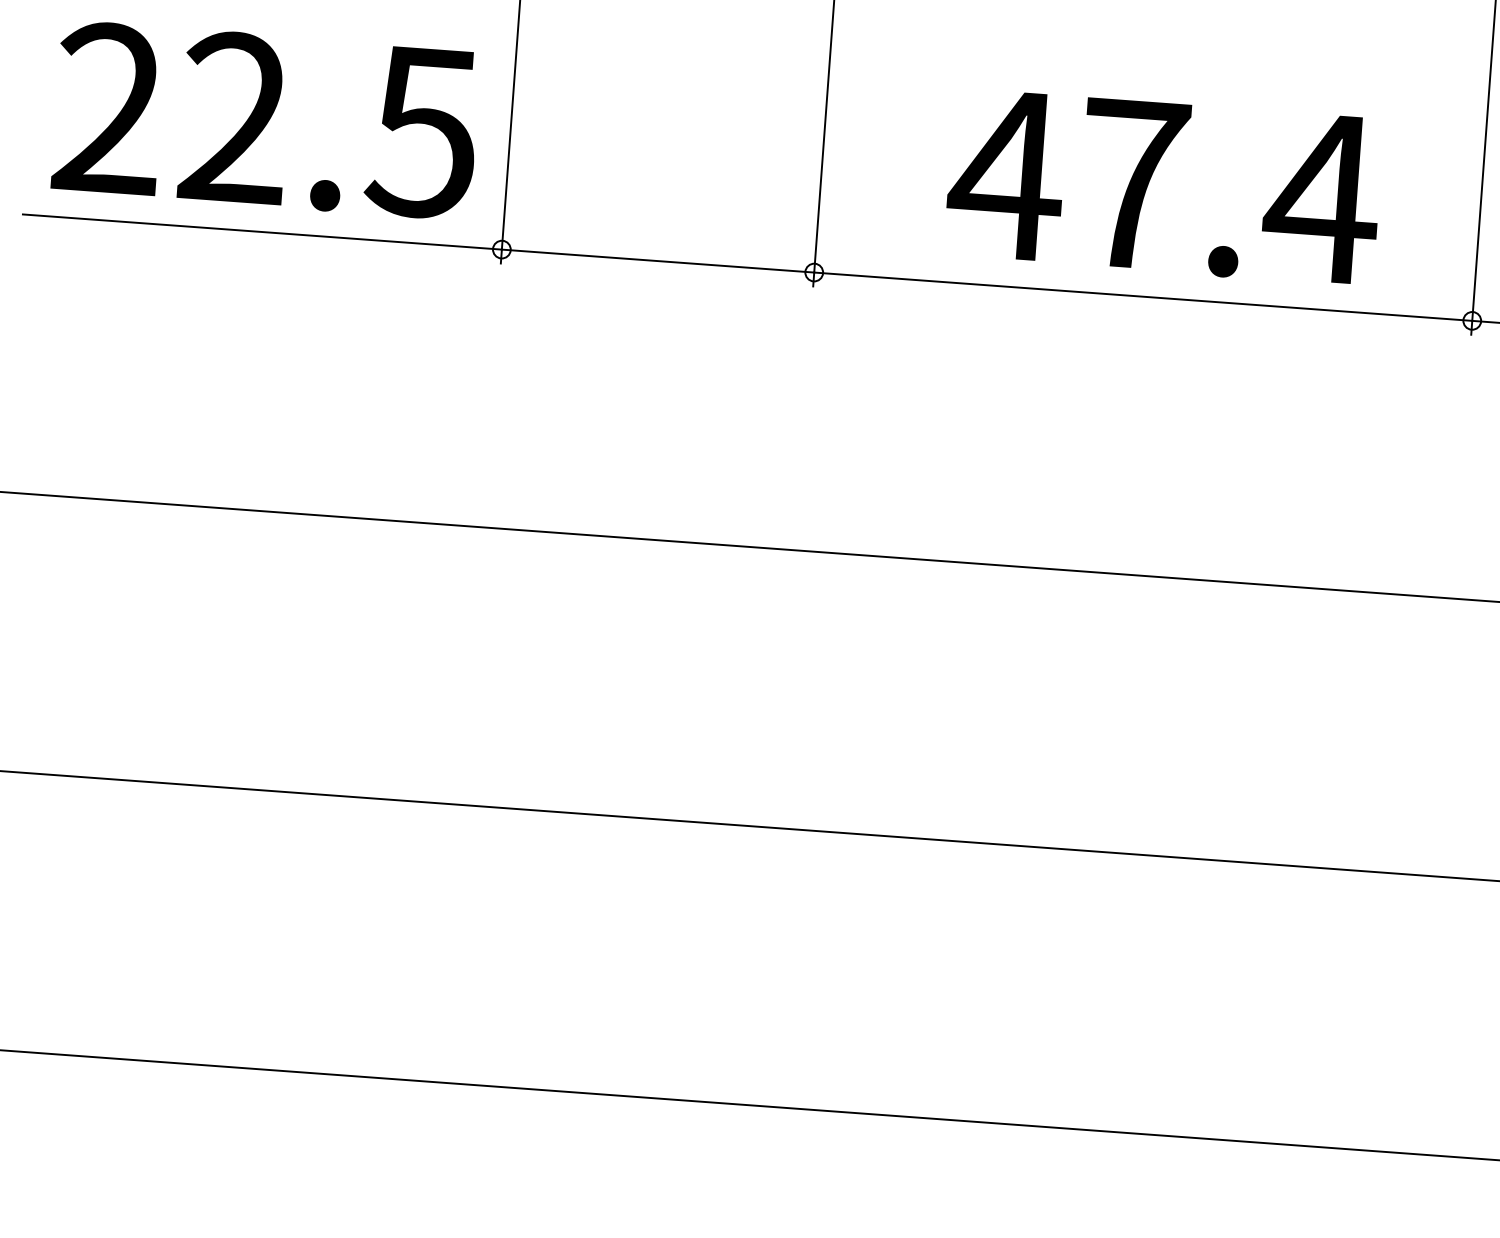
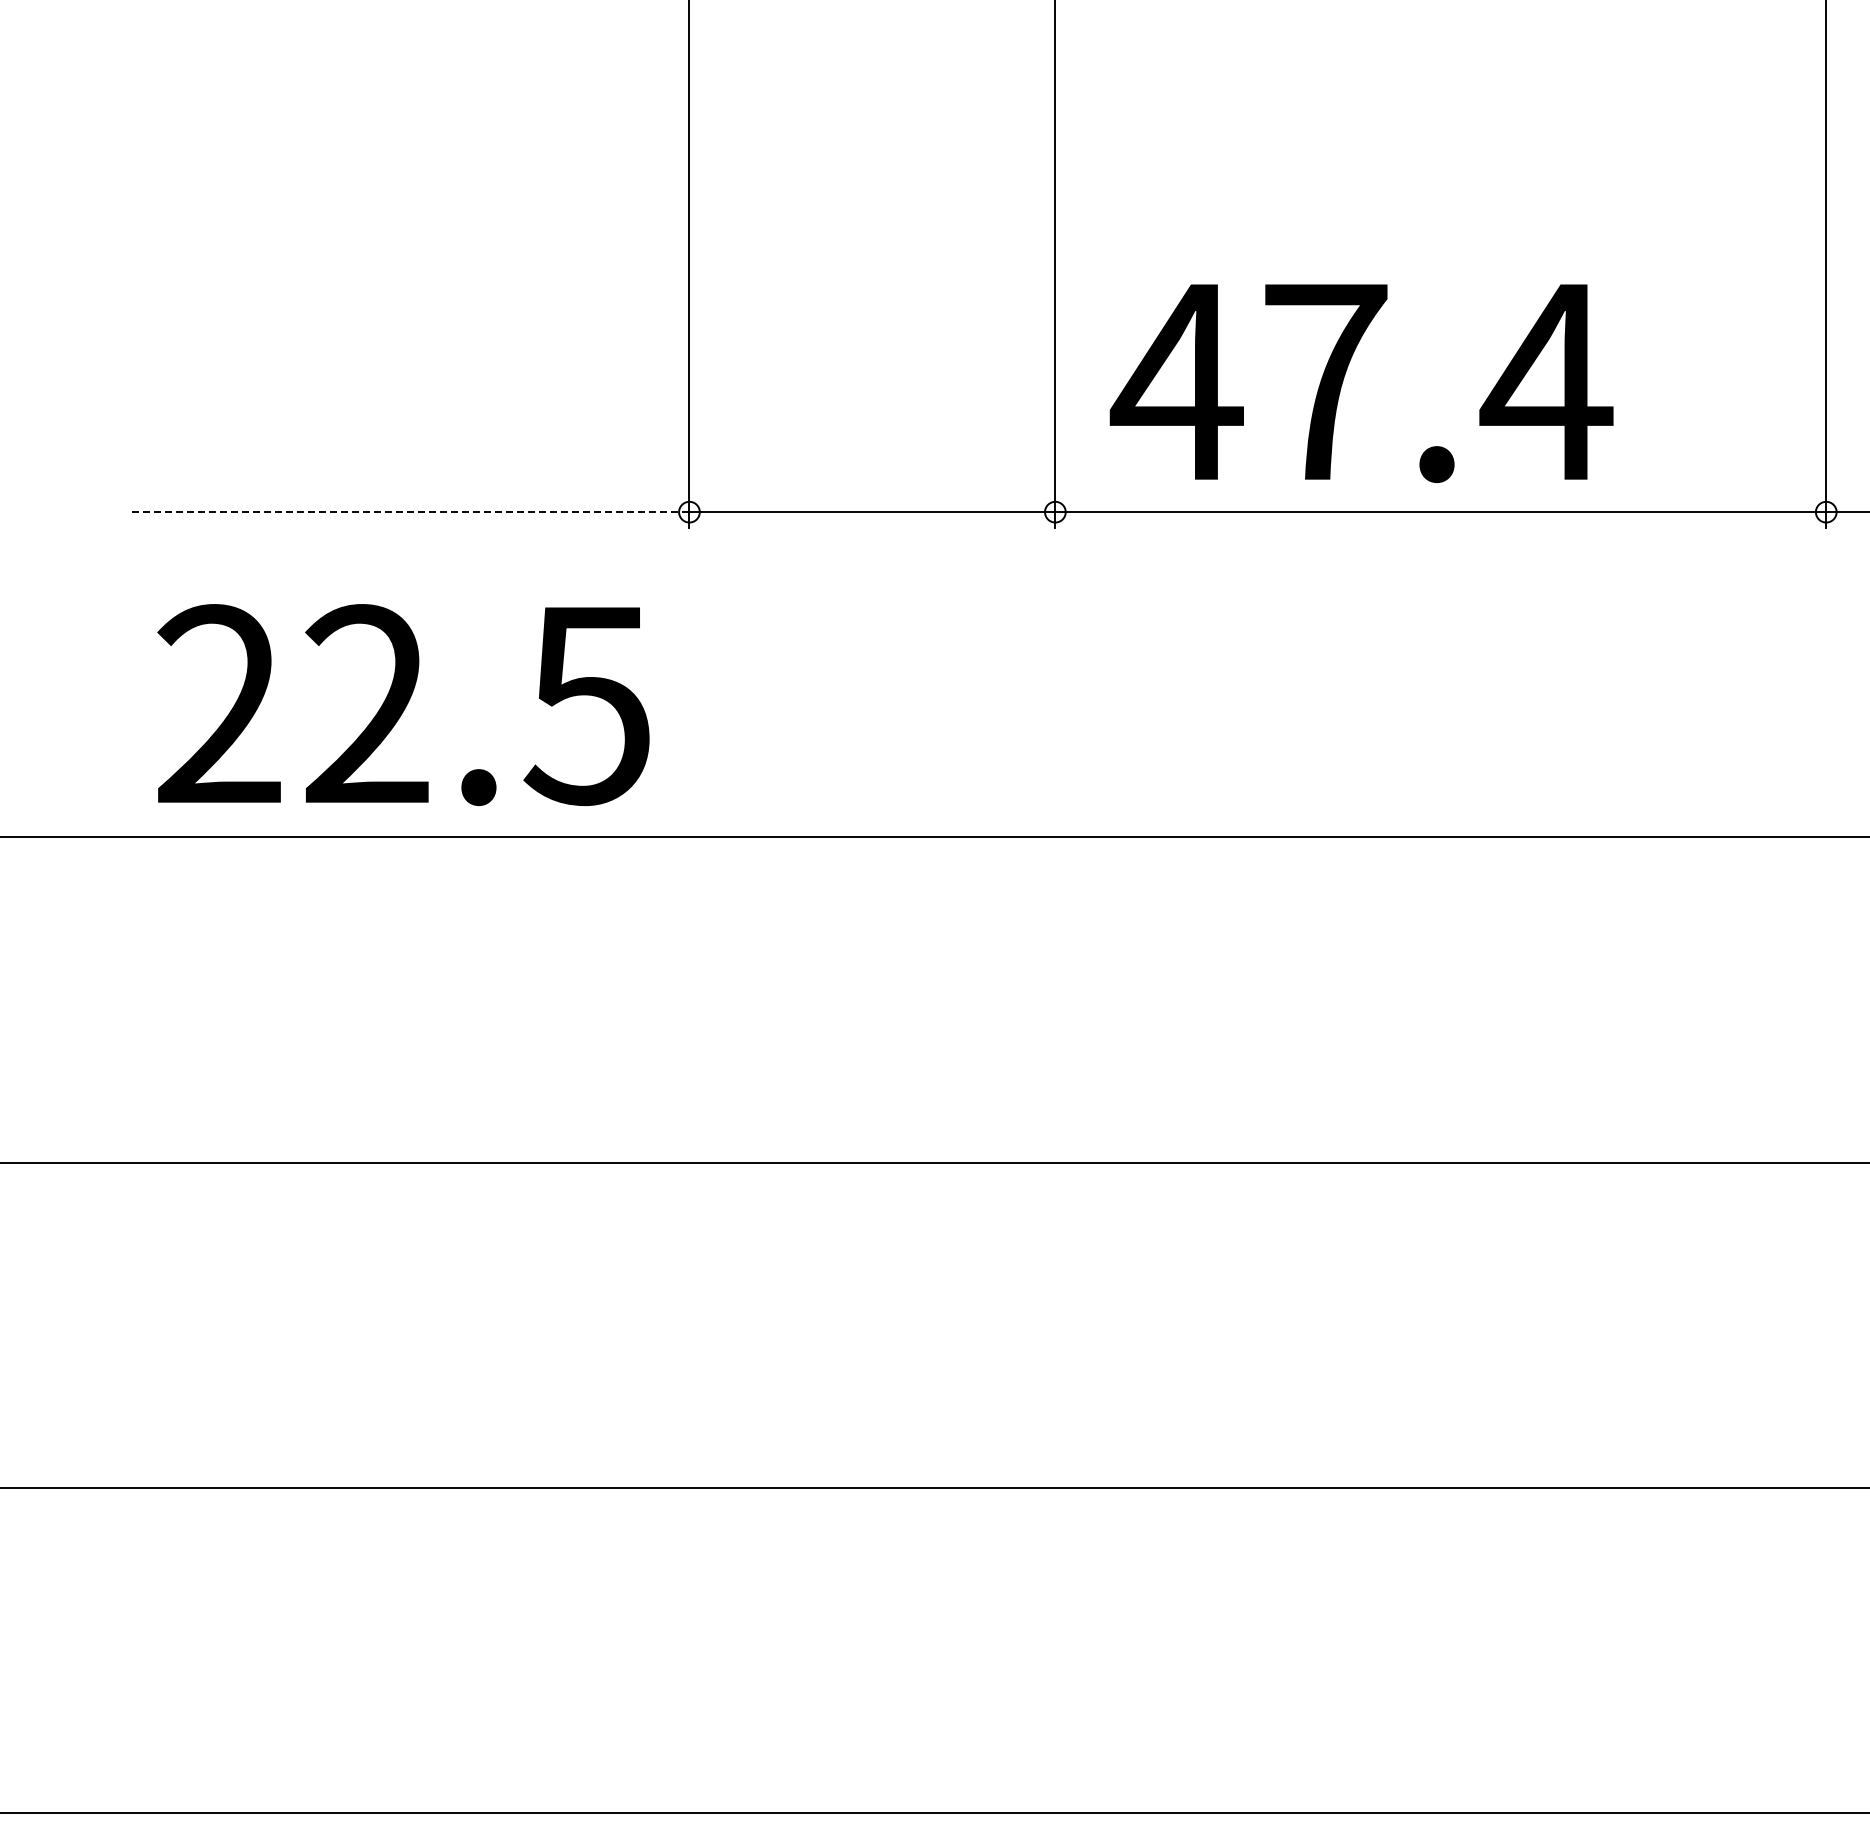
text: (265, 120) -> (403, 704), moved
text: (1163, 187) -> (1361, 383), moved
line: (262, 232) -> (408, 512), solid -> dashed

